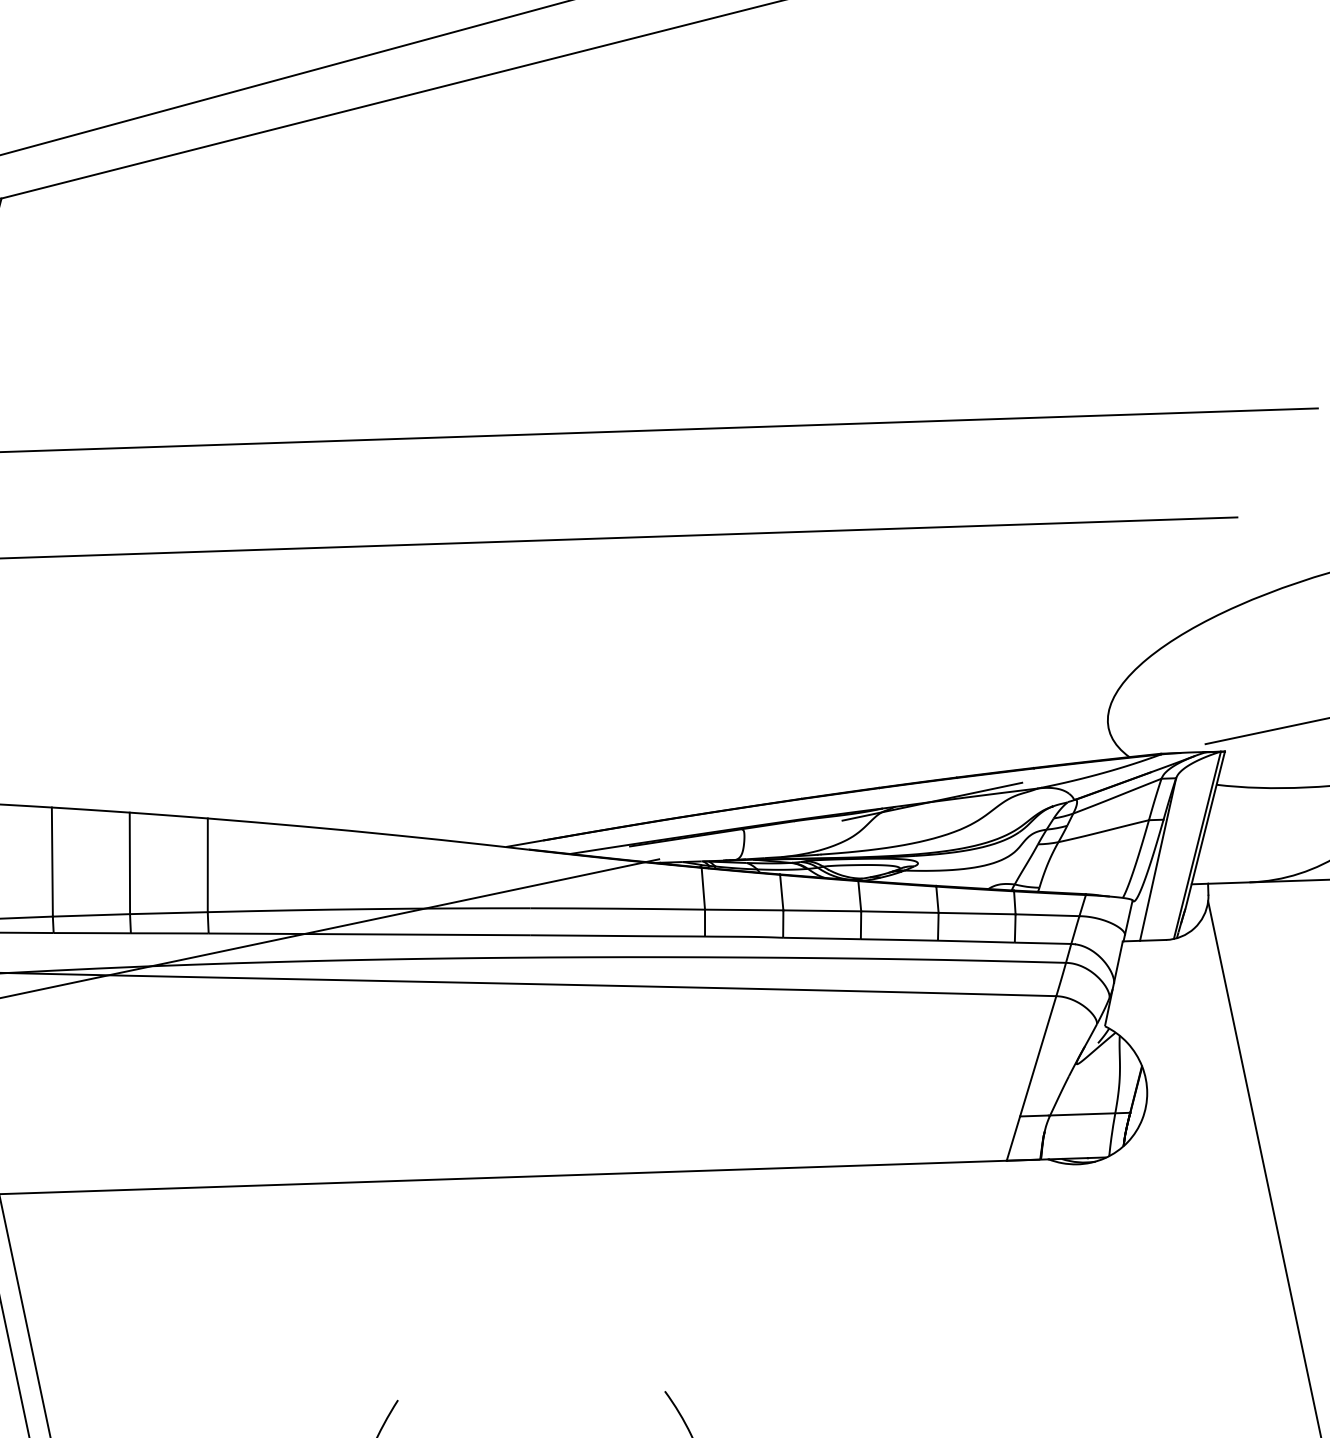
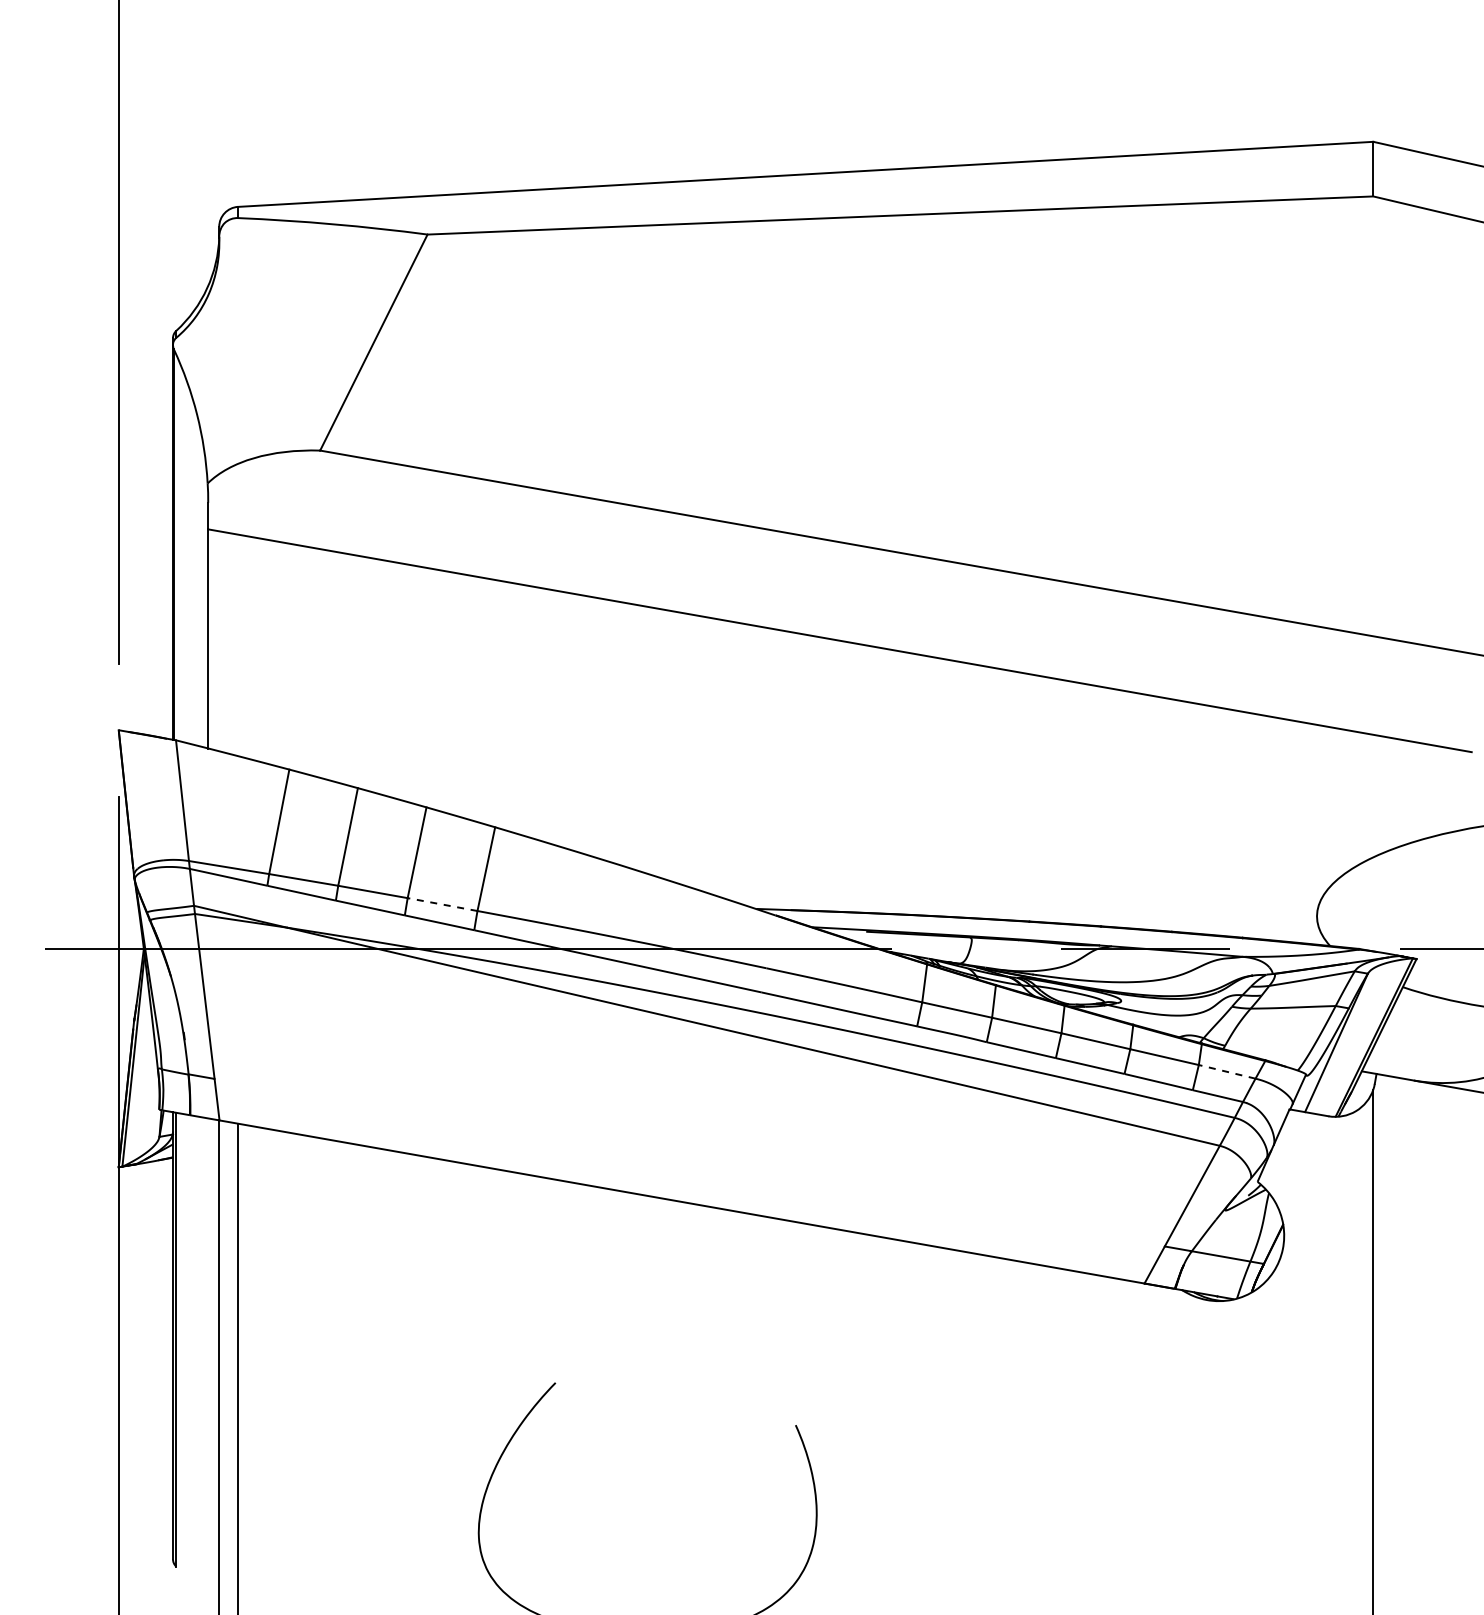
line: (168, 913) -> (442, 904), solid -> dashed
line: (1046, 915) -> (1226, 1071), solid -> dashed

